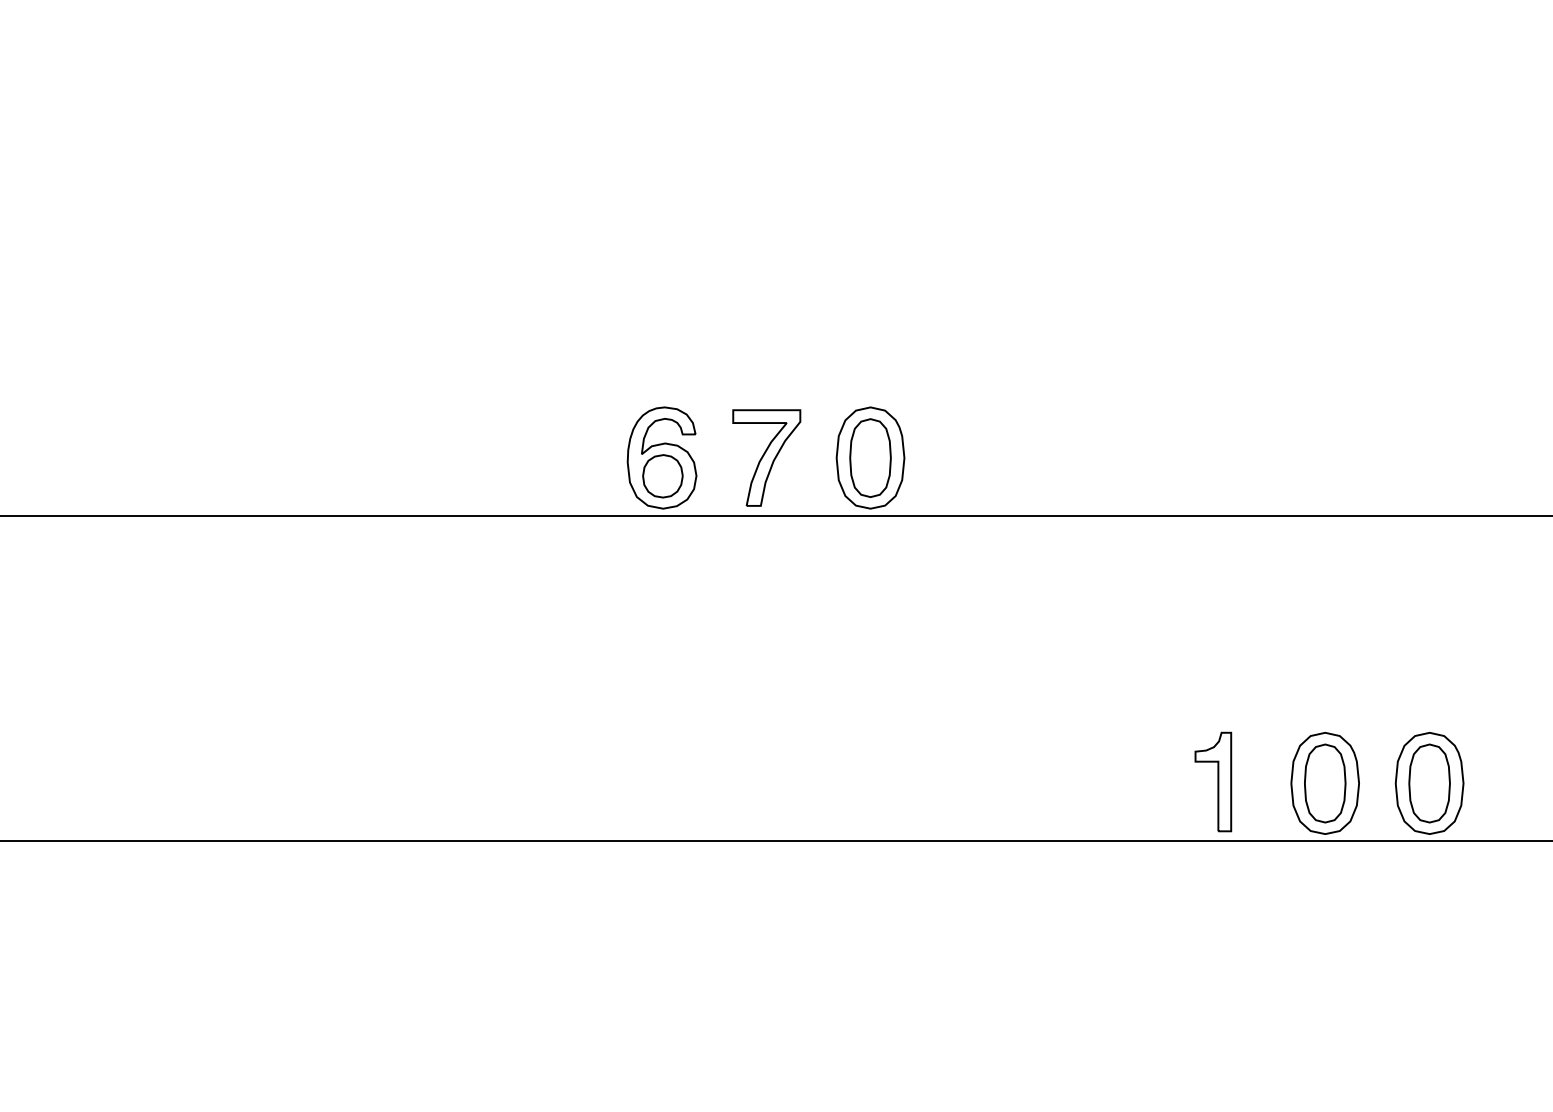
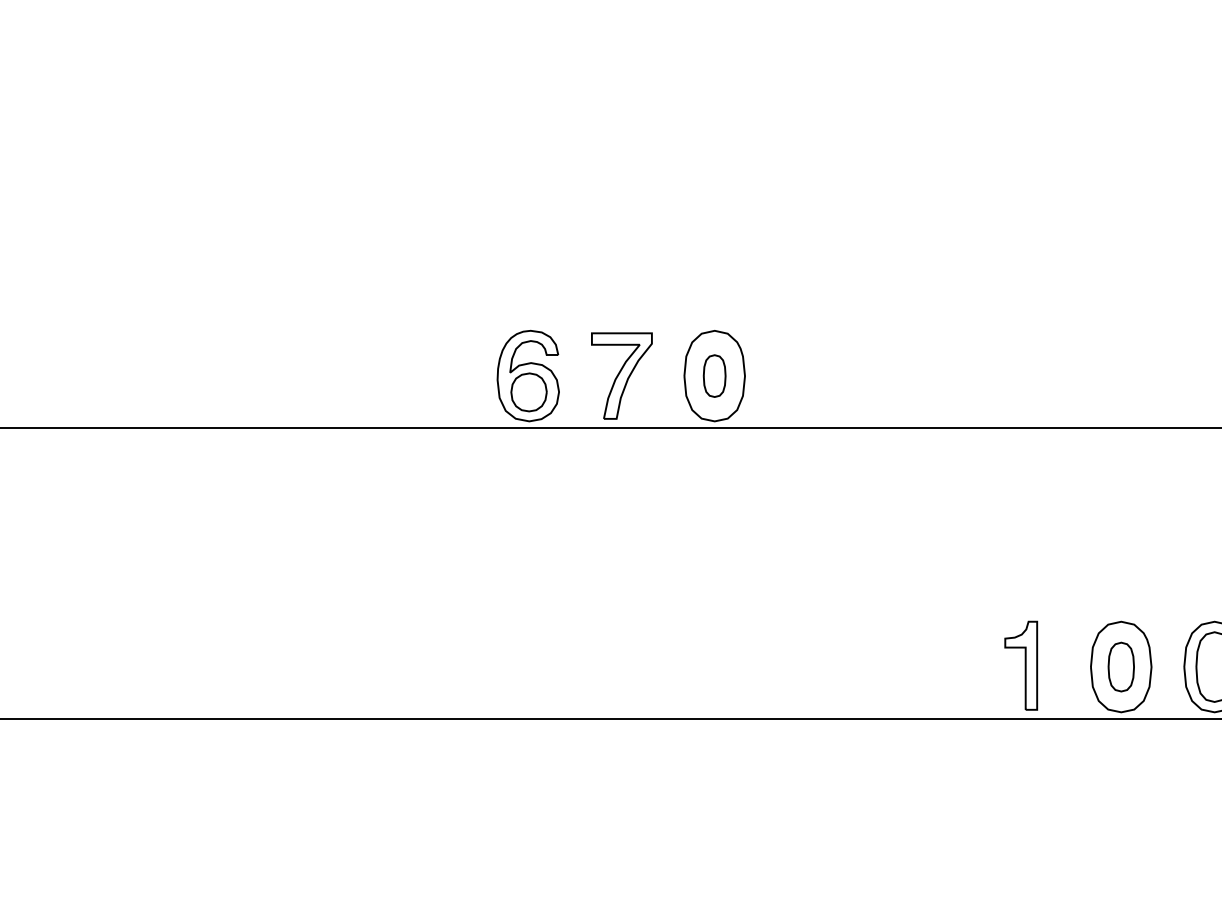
part: (870, 457) -> (714, 375), size x0.6
part: (1325, 783) -> (1121, 667), size x0.7

